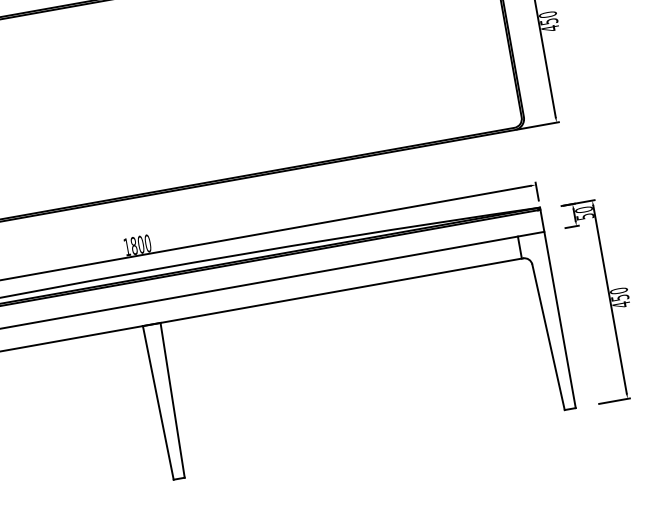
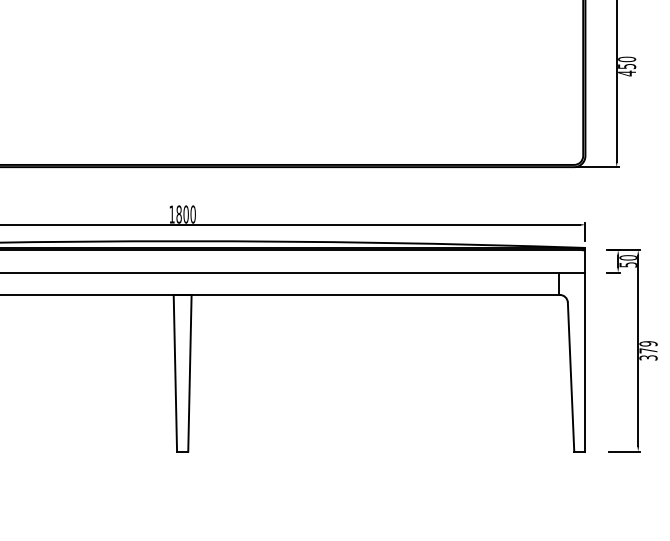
text: (620, 297) -> (648, 350), 450 -> 379

